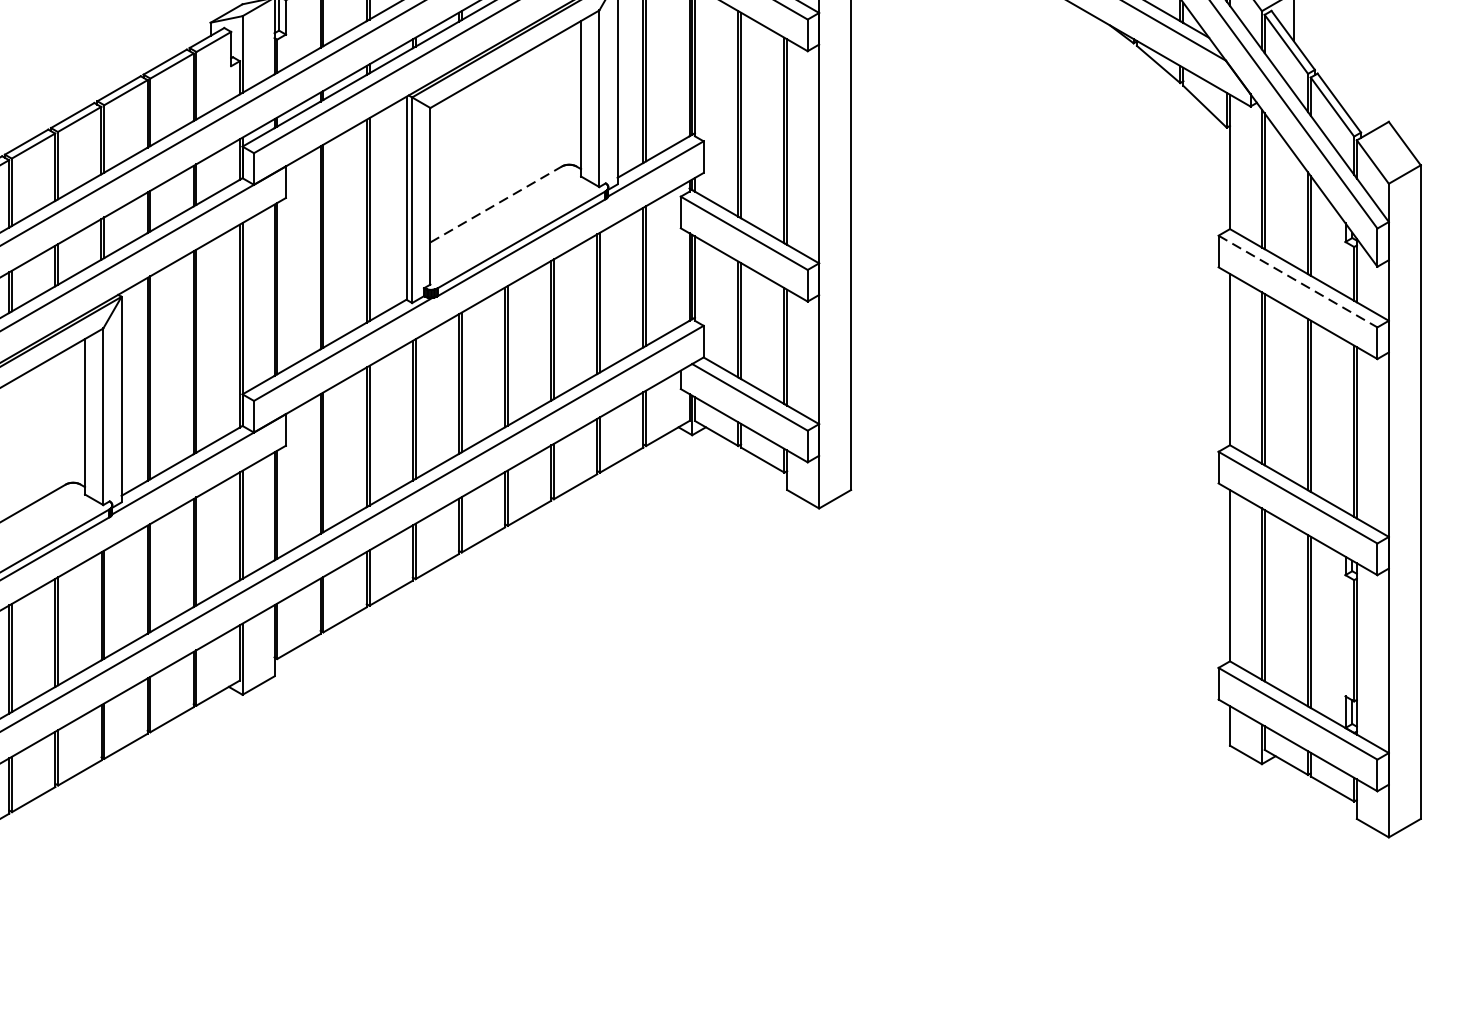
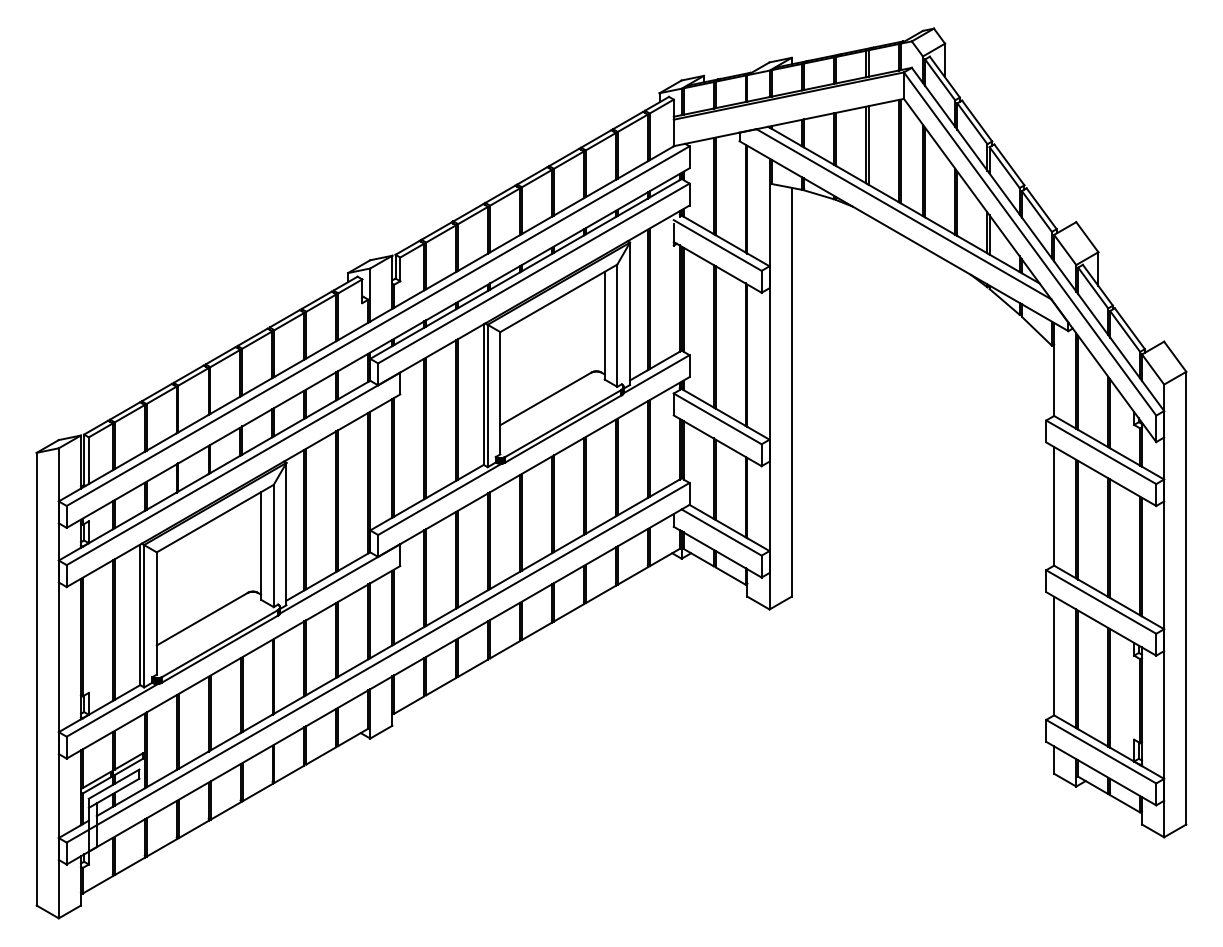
line: (495, 203) -> (545, 398), dashed -> solid
line: (1298, 281) -> (1101, 452), dashed -> solid

